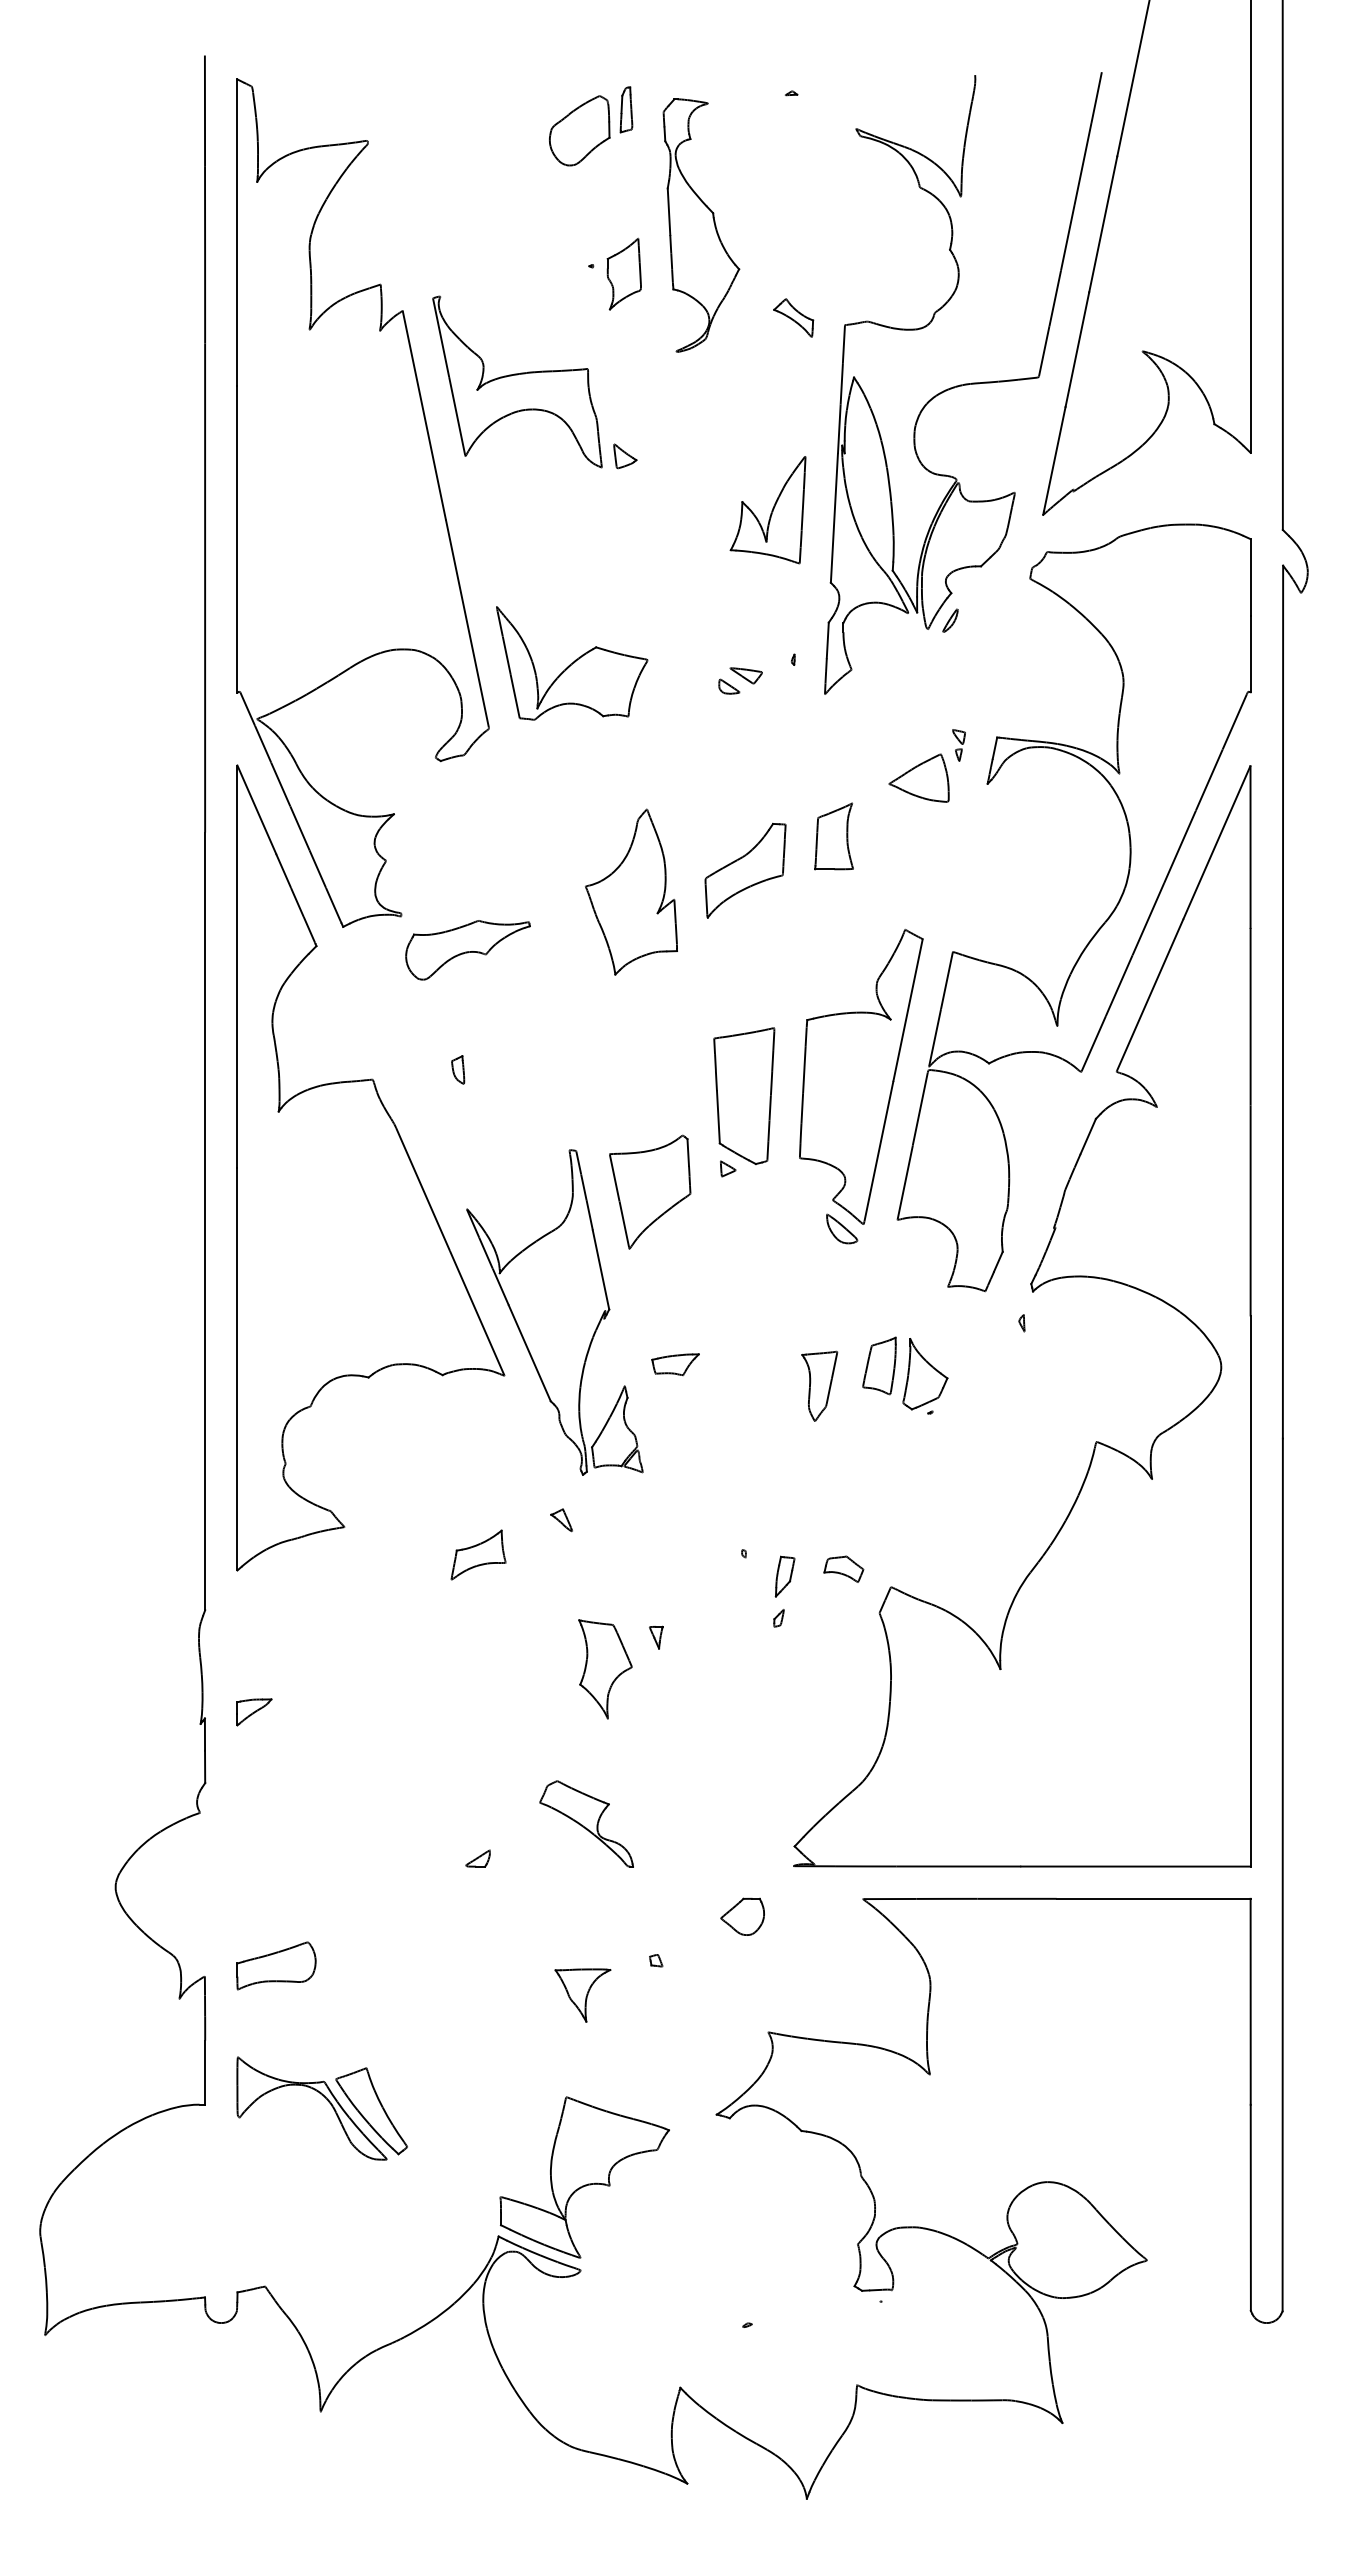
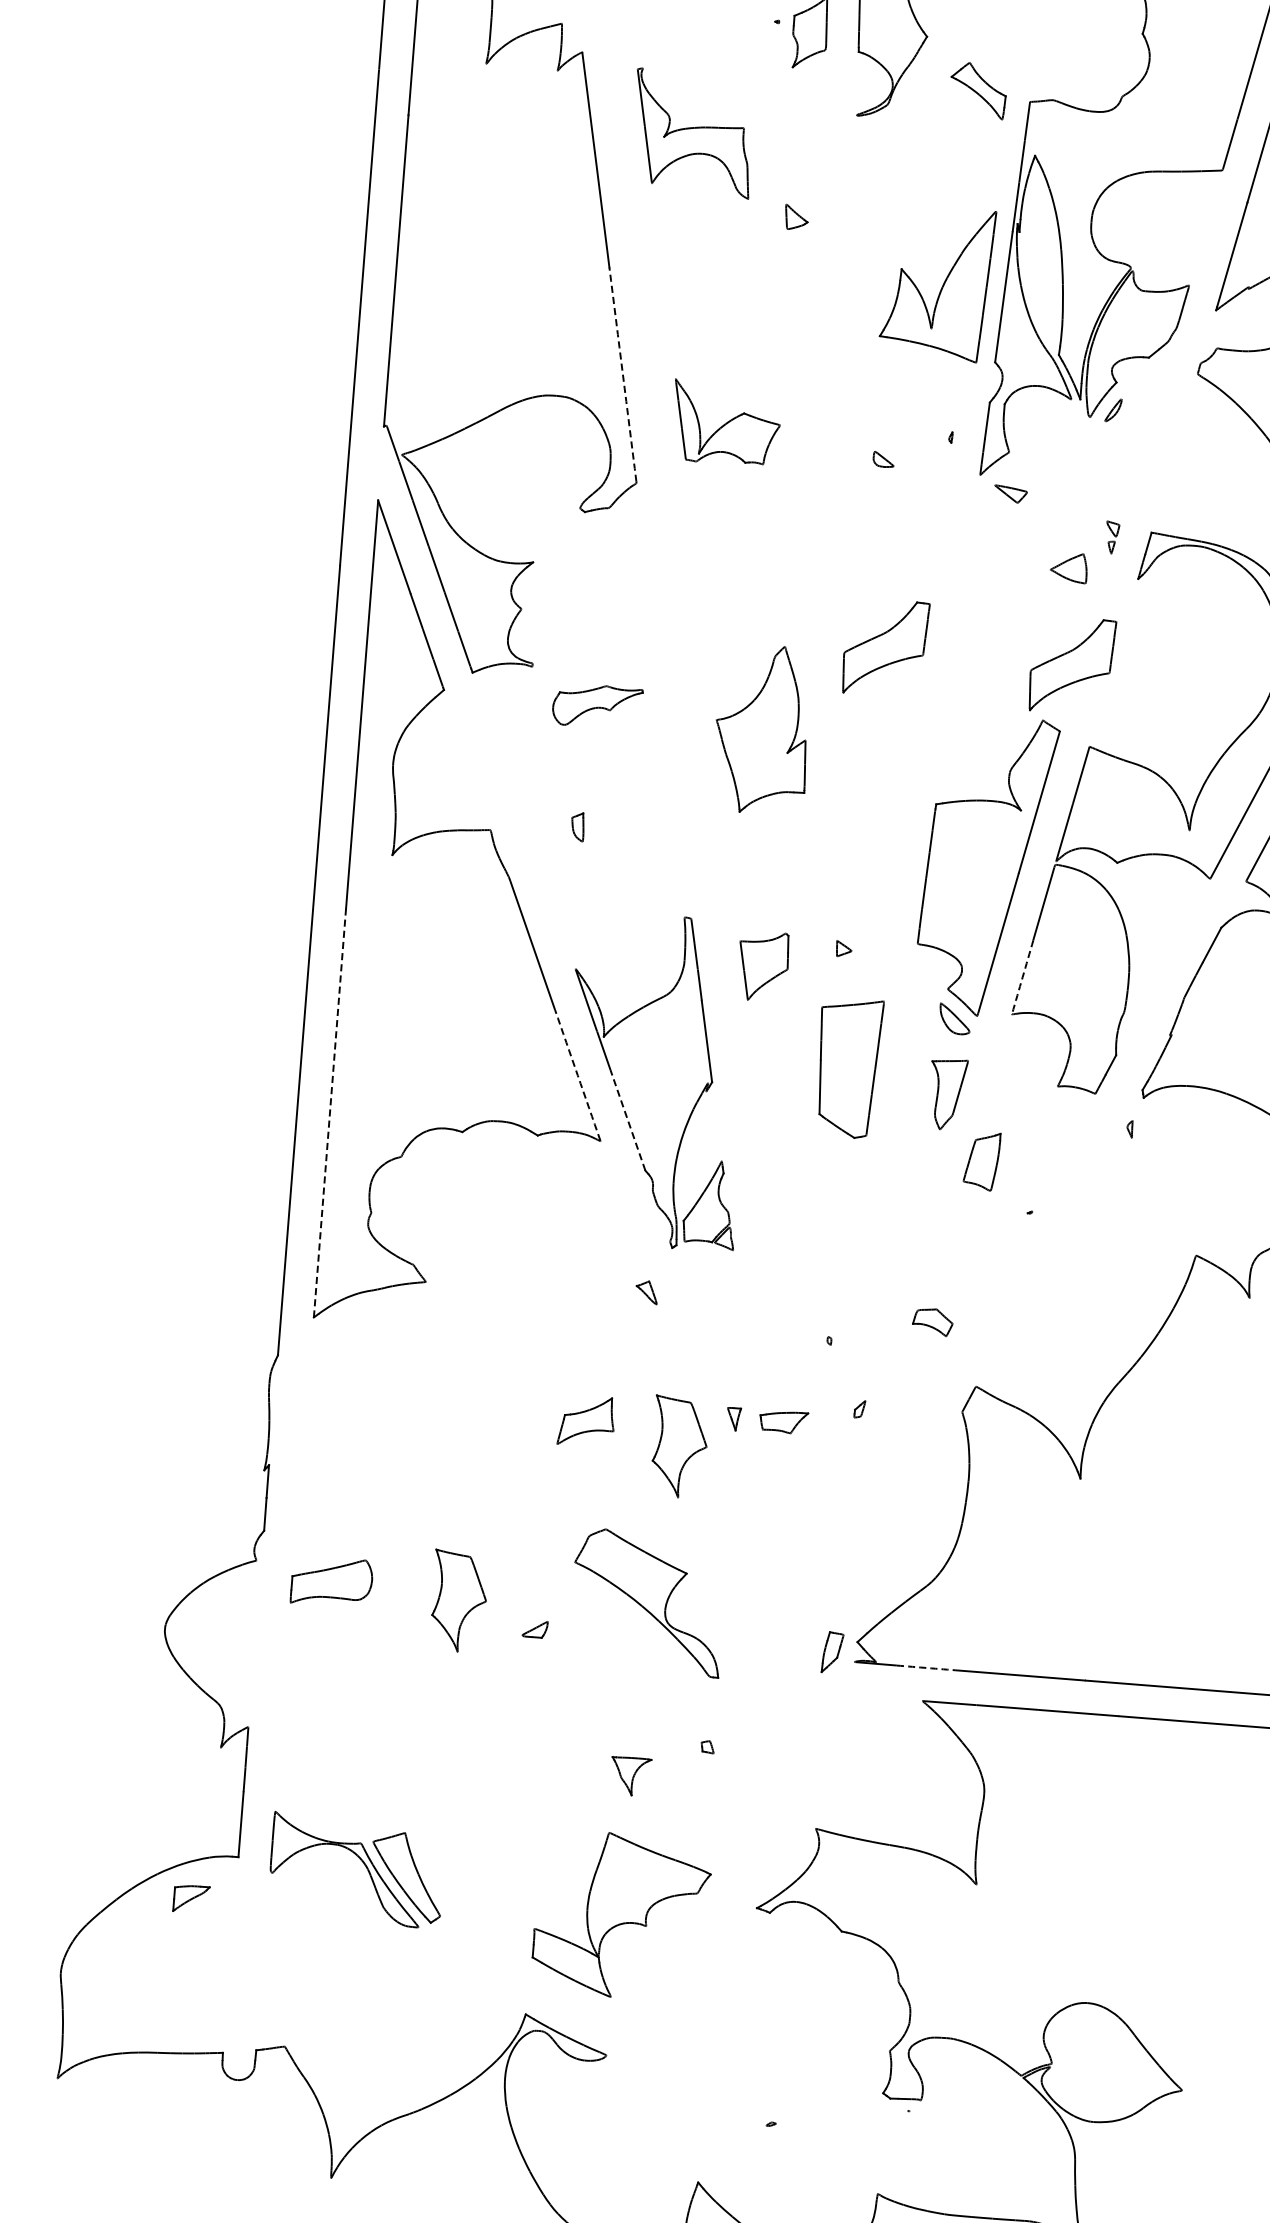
part: (793, 317) -> (978, 90), size x1.4
part: (517, 381) -> (693, 132), size x0.7
part: (767, 510) -> (936, 283), size x1.4
arc: (467, 623) -> (623, 374), solid -> dashed
part: (572, 663) -> (726, 423), size x0.7
part: (745, 675) -> (1009, 493), moved
part: (918, 777) -> (1068, 566), size x0.6
part: (833, 836) -> (977, 620), removed
part: (929, 873) -> (1072, 665), added
part: (631, 891) -> (762, 728), moved
part: (467, 950) -> (596, 706), size x0.7
part: (744, 1095) -> (848, 1067), moved
arc: (905, 1182) -> (1023, 977), solid -> dashed
part: (650, 1191) -> (763, 965), size x0.6
arc: (477, 1313) -> (578, 1075), solid -> dashed
line: (529, 1352) -> (627, 1119), solid -> dashed
part: (675, 1364) -> (783, 1421), moved
line: (237, 1368) -> (330, 1112), solid -> dashed
part: (925, 1374) -> (1027, 1173), removed
part: (819, 1385) -> (947, 1093), moved
part: (478, 1554) -> (586, 1420), moved
part: (843, 1568) -> (932, 1321), moved
part: (784, 1576) -> (831, 1652), moved
part: (254, 1712) -> (191, 1899), moved
part: (586, 1823) -> (647, 1602), size x1.6
part: (401, 1837) -> (459, 1601), added
arc: (865, 1866) -> (927, 1668), solid -> dashed
part: (742, 1916) -> (798, 1709), removed
part: (276, 1965) -> (331, 1581), moved
part: (582, 1995) -> (630, 1776), size x0.7
part: (584, 2177) -> (621, 1915), moved

